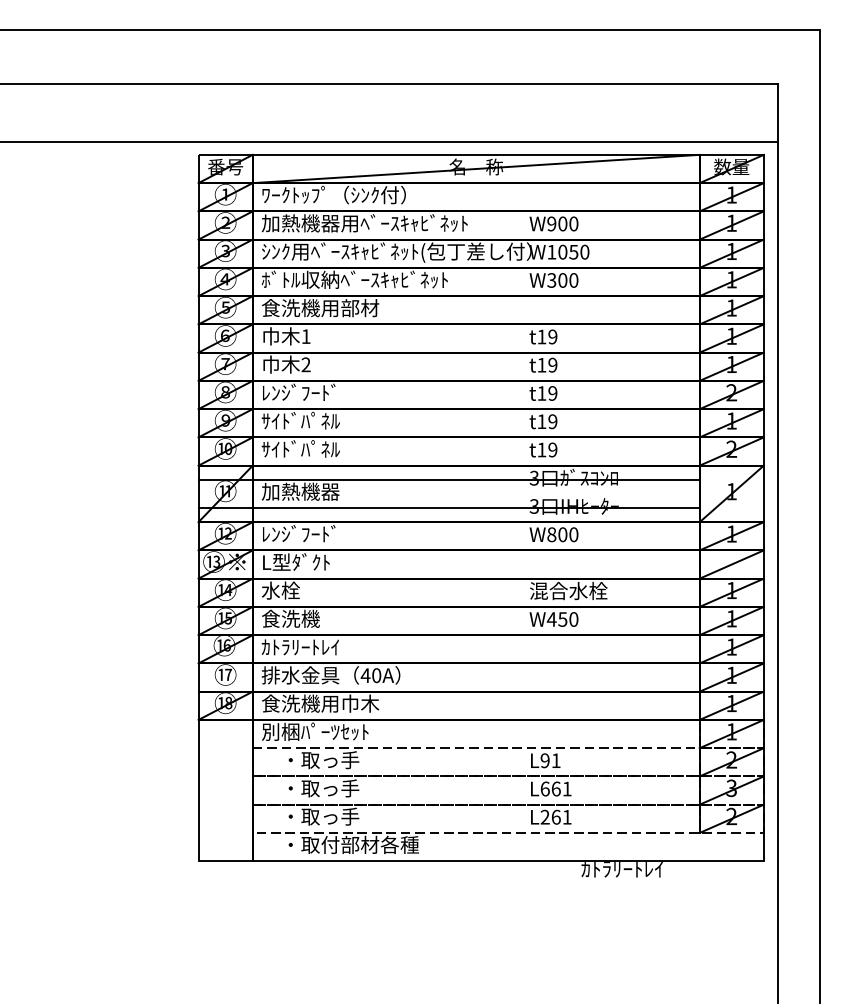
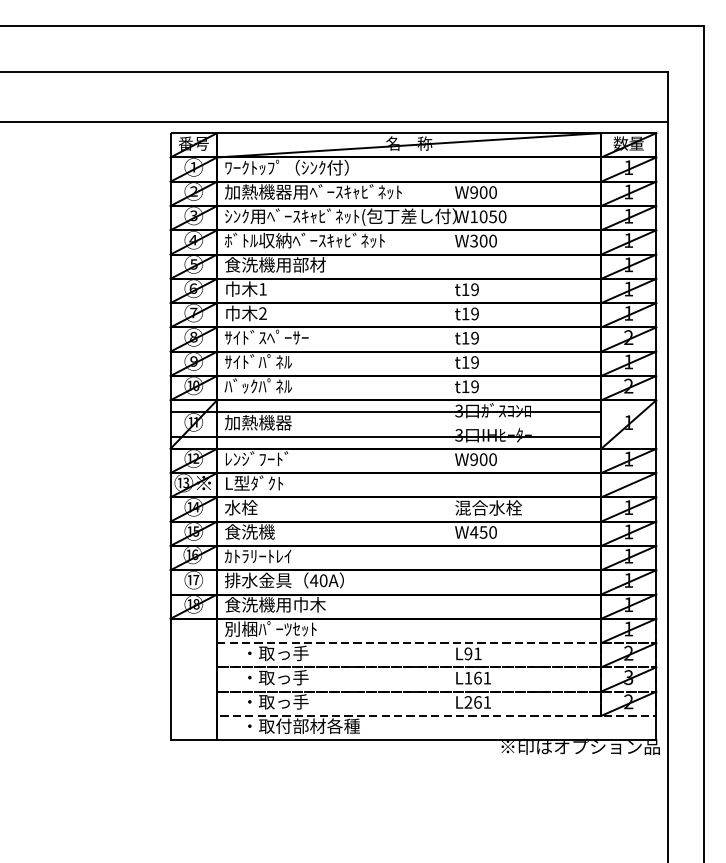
text: (310, 391) -> (266, 336), ﾚﾝｼﾞﾌｰﾄﾞ -> ｻｲﾄﾞｽﾍﾟｰｻｰ
text: (280, 448) -> (240, 385), ｻｲﾄﾞﾊﾟﾈﾙ -> ﾊﾞｯｸﾊﾟﾈﾙ
text: (551, 534) -> (473, 459), W800 -> W900
text: (544, 788) -> (467, 677), L661 -> L161
text: (674, 868) -> (579, 746), ｶﾄﾗﾘｰﾄﾚｲ -> ※印はオプション品

